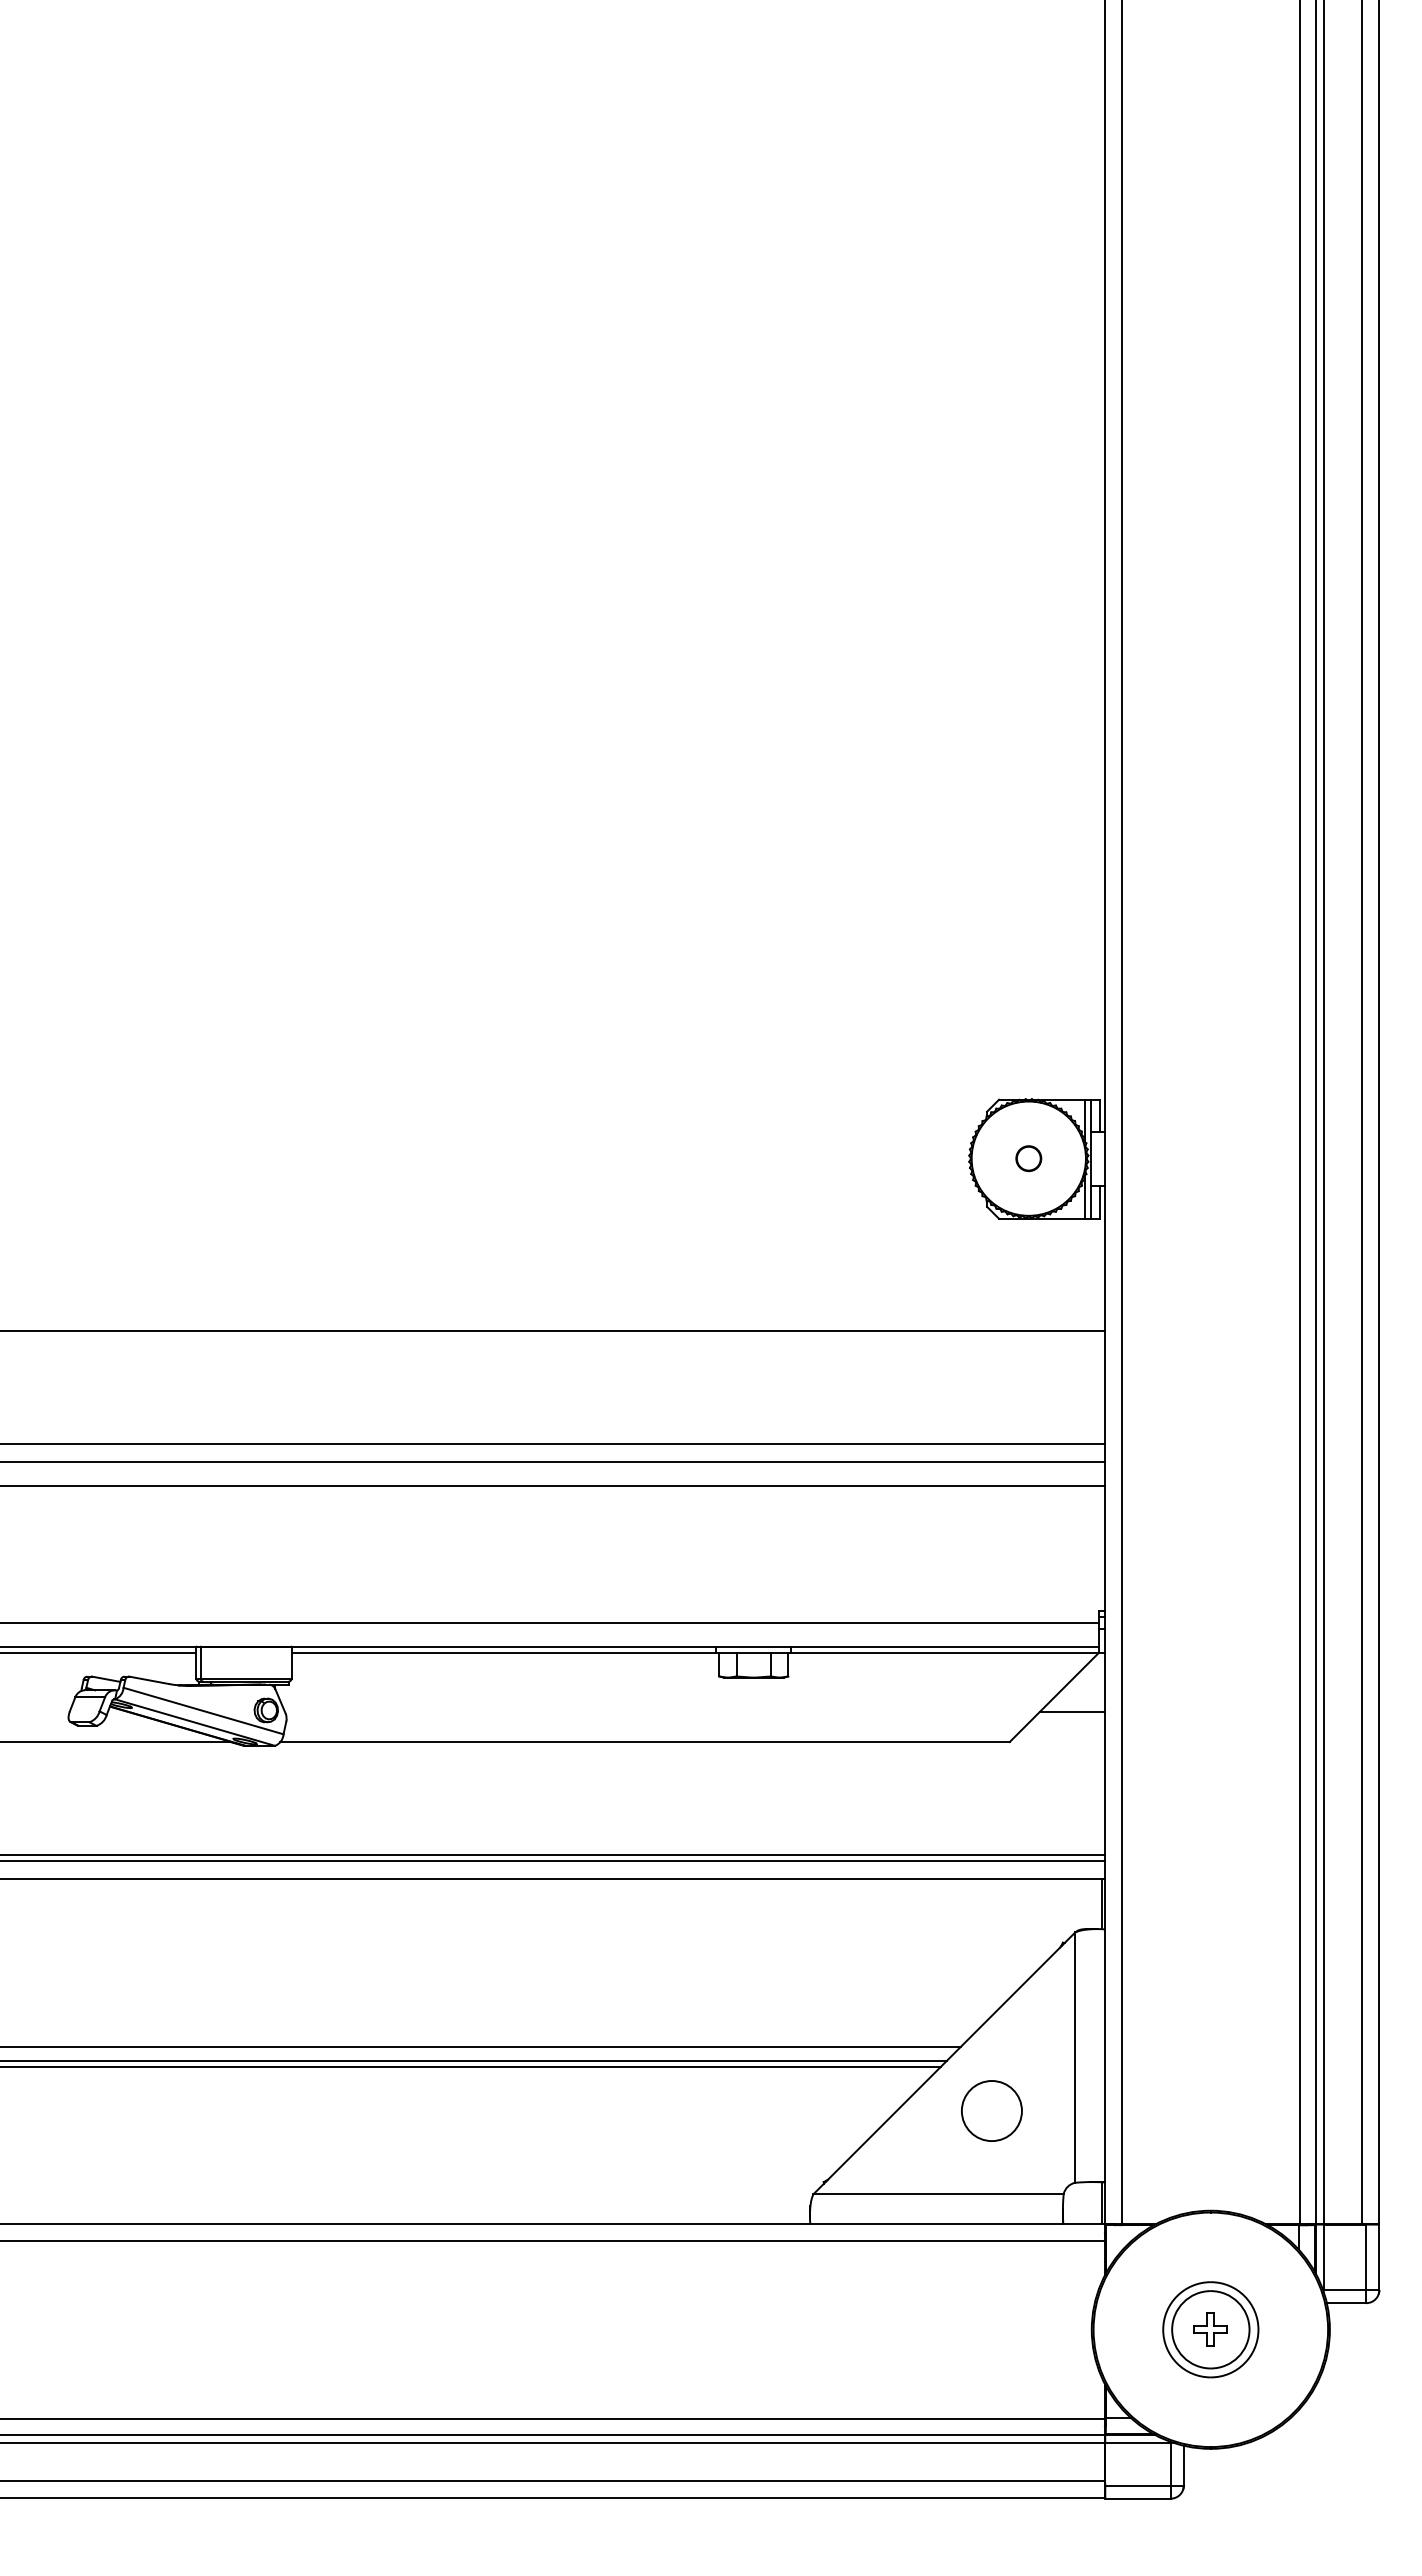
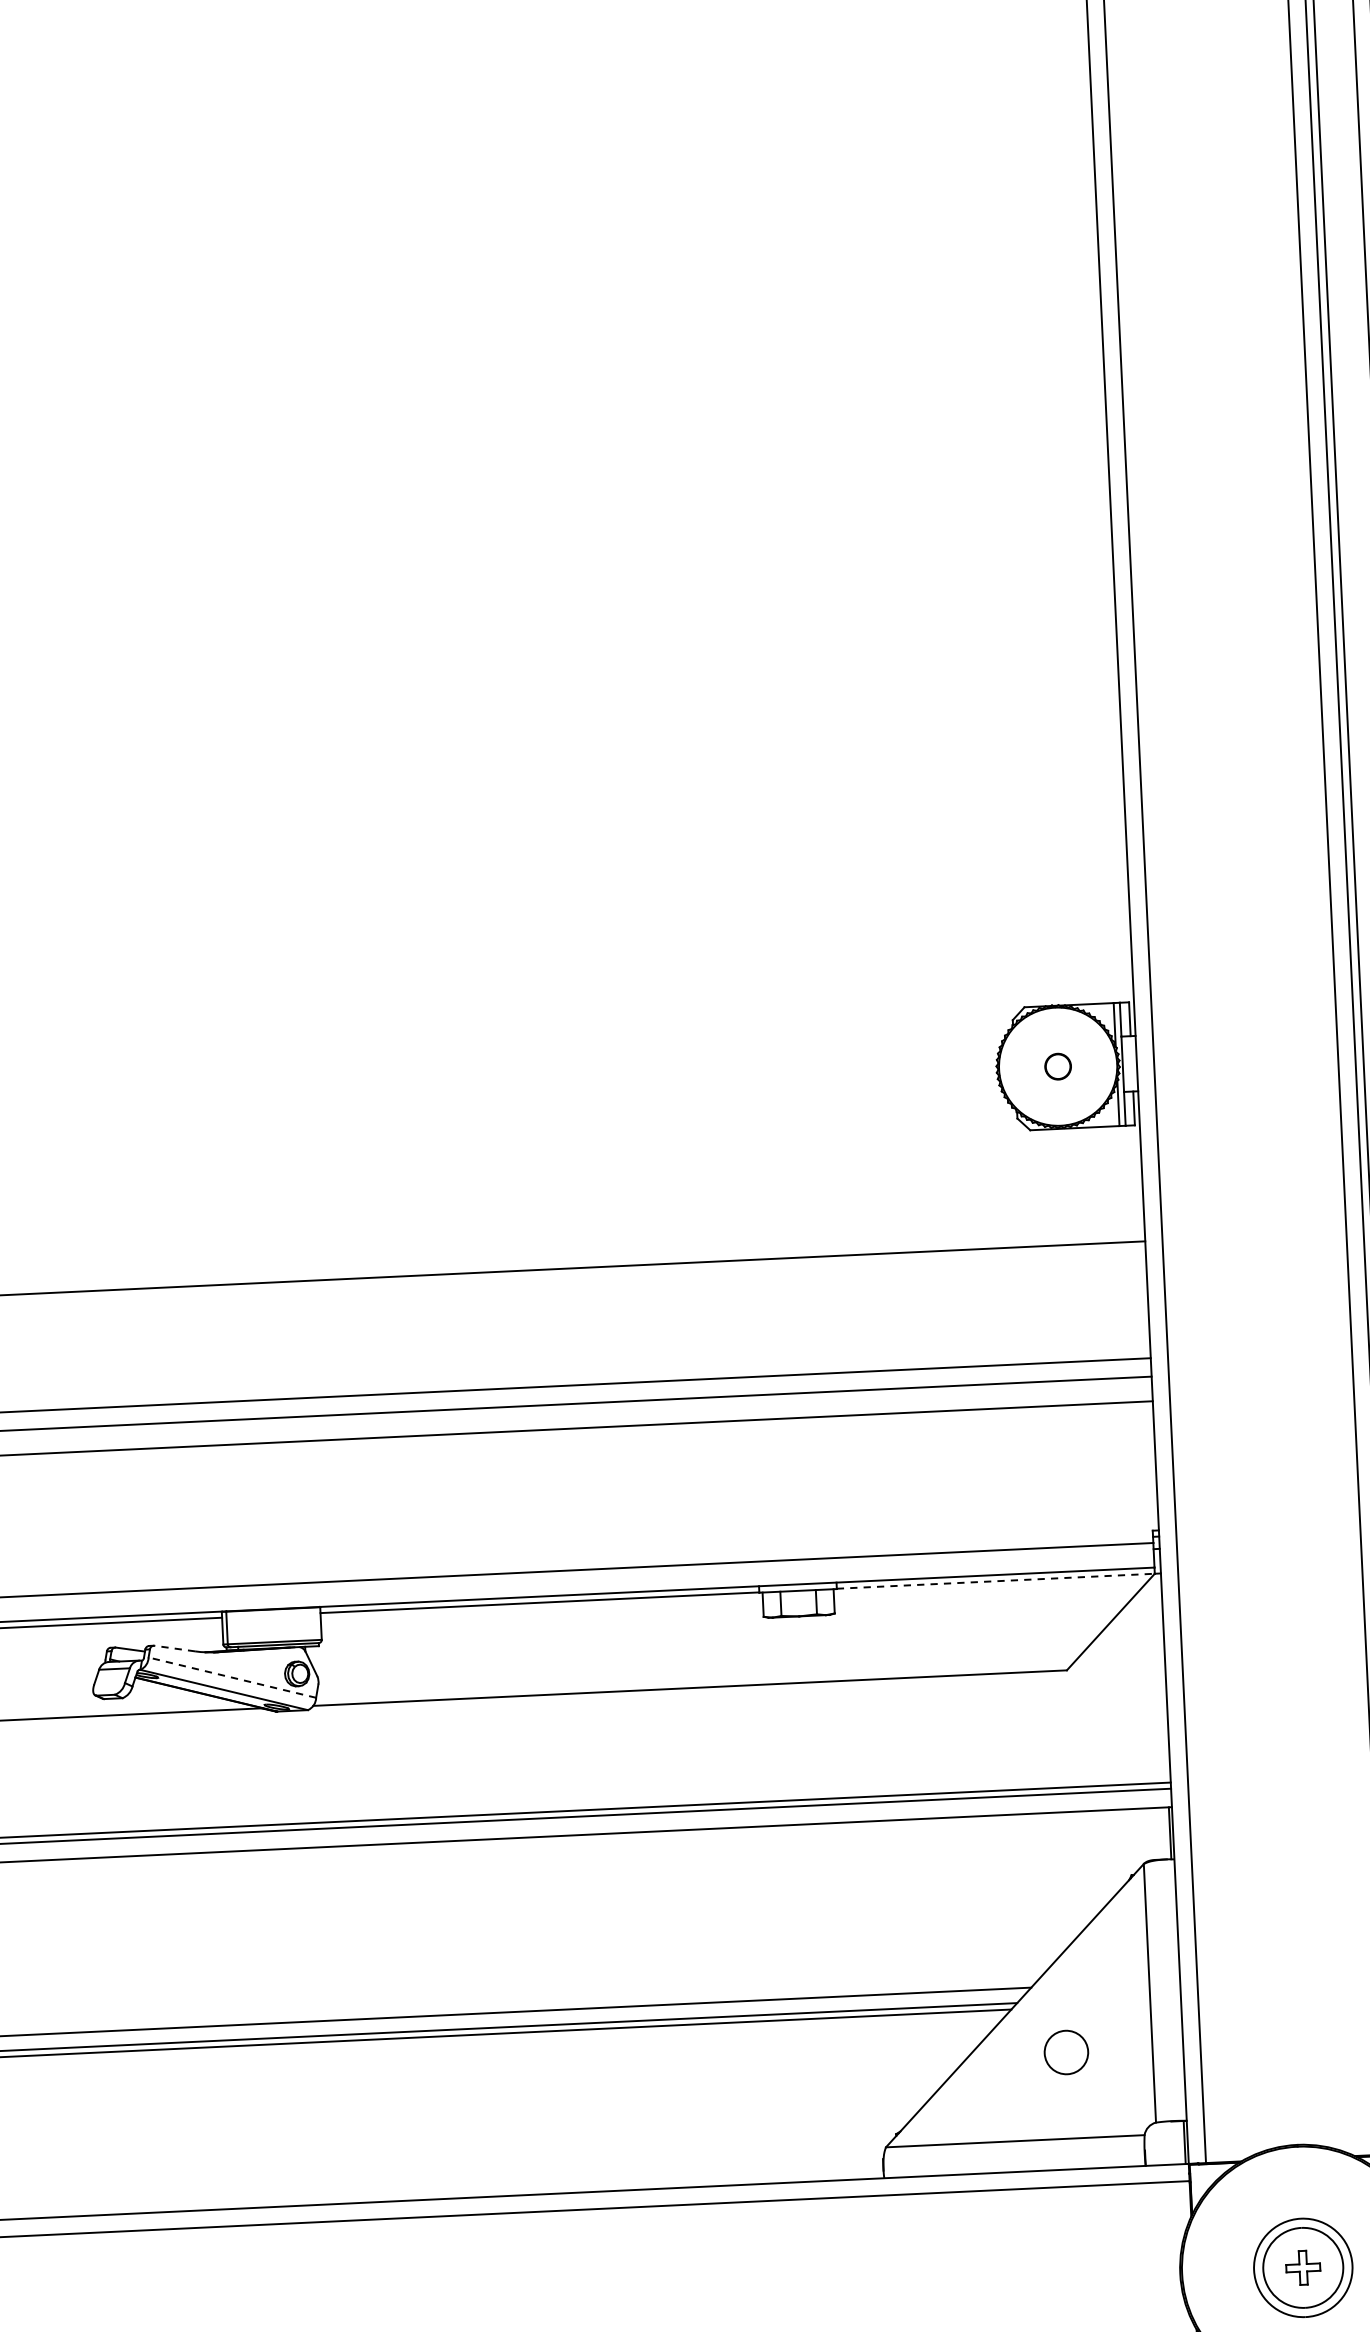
line: (945, 1652) -> (996, 1581), solid -> dashed
line: (148, 1680) -> (173, 1648), solid -> dashed
line: (203, 1710) -> (232, 1677), solid -> dashed
line: (1072, 1712) -> (1130, 1636), removed
circle: (991, 2110) -> (1065, 2051), size x0.7

